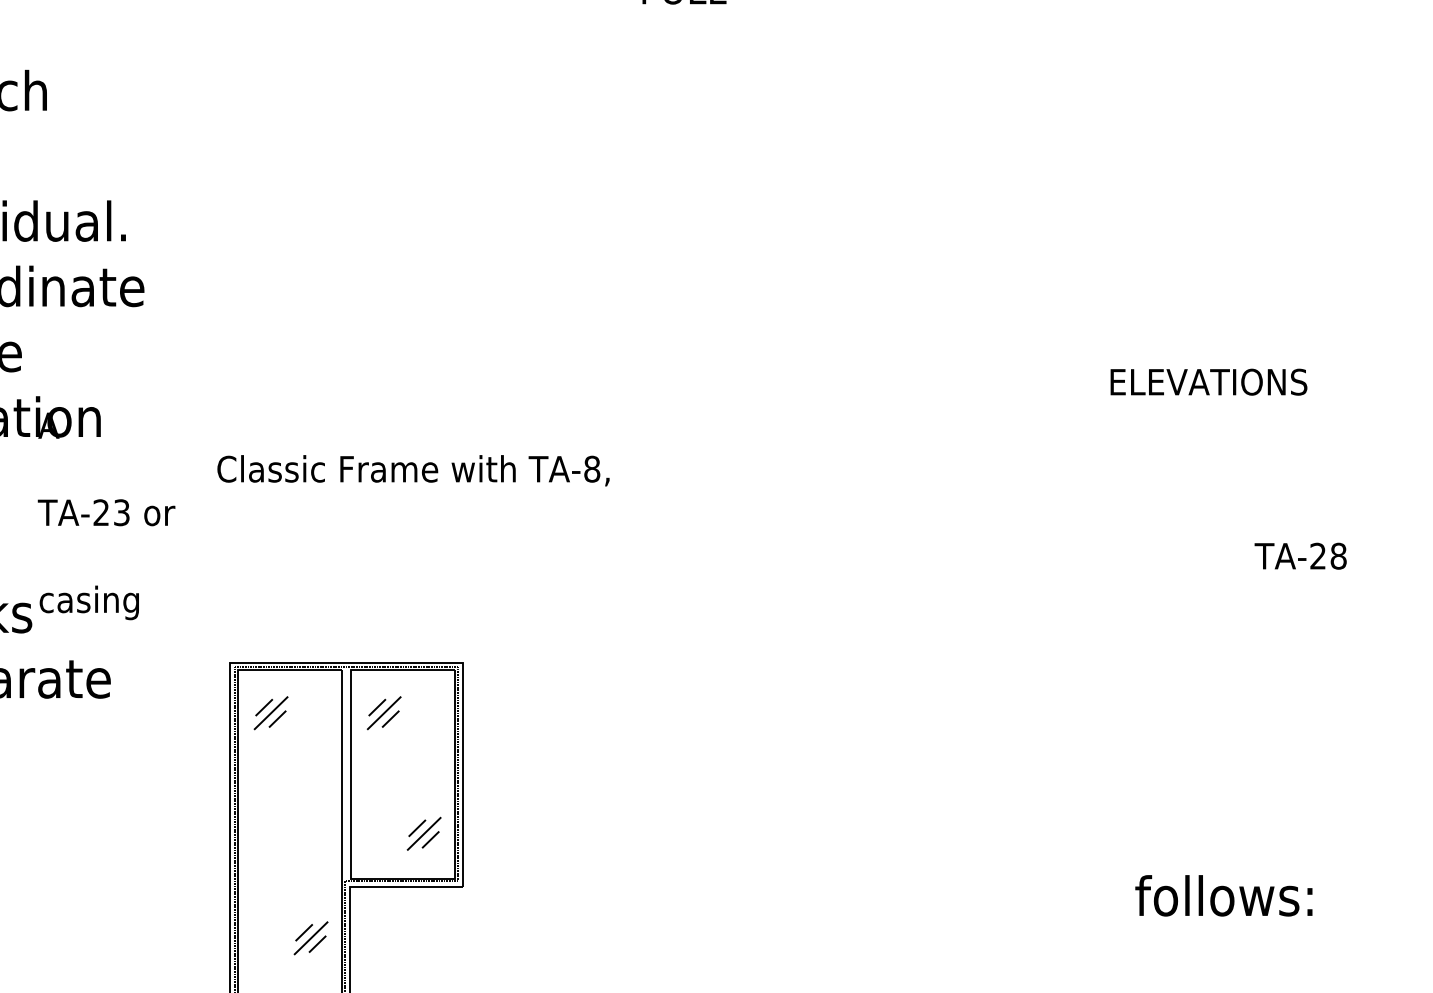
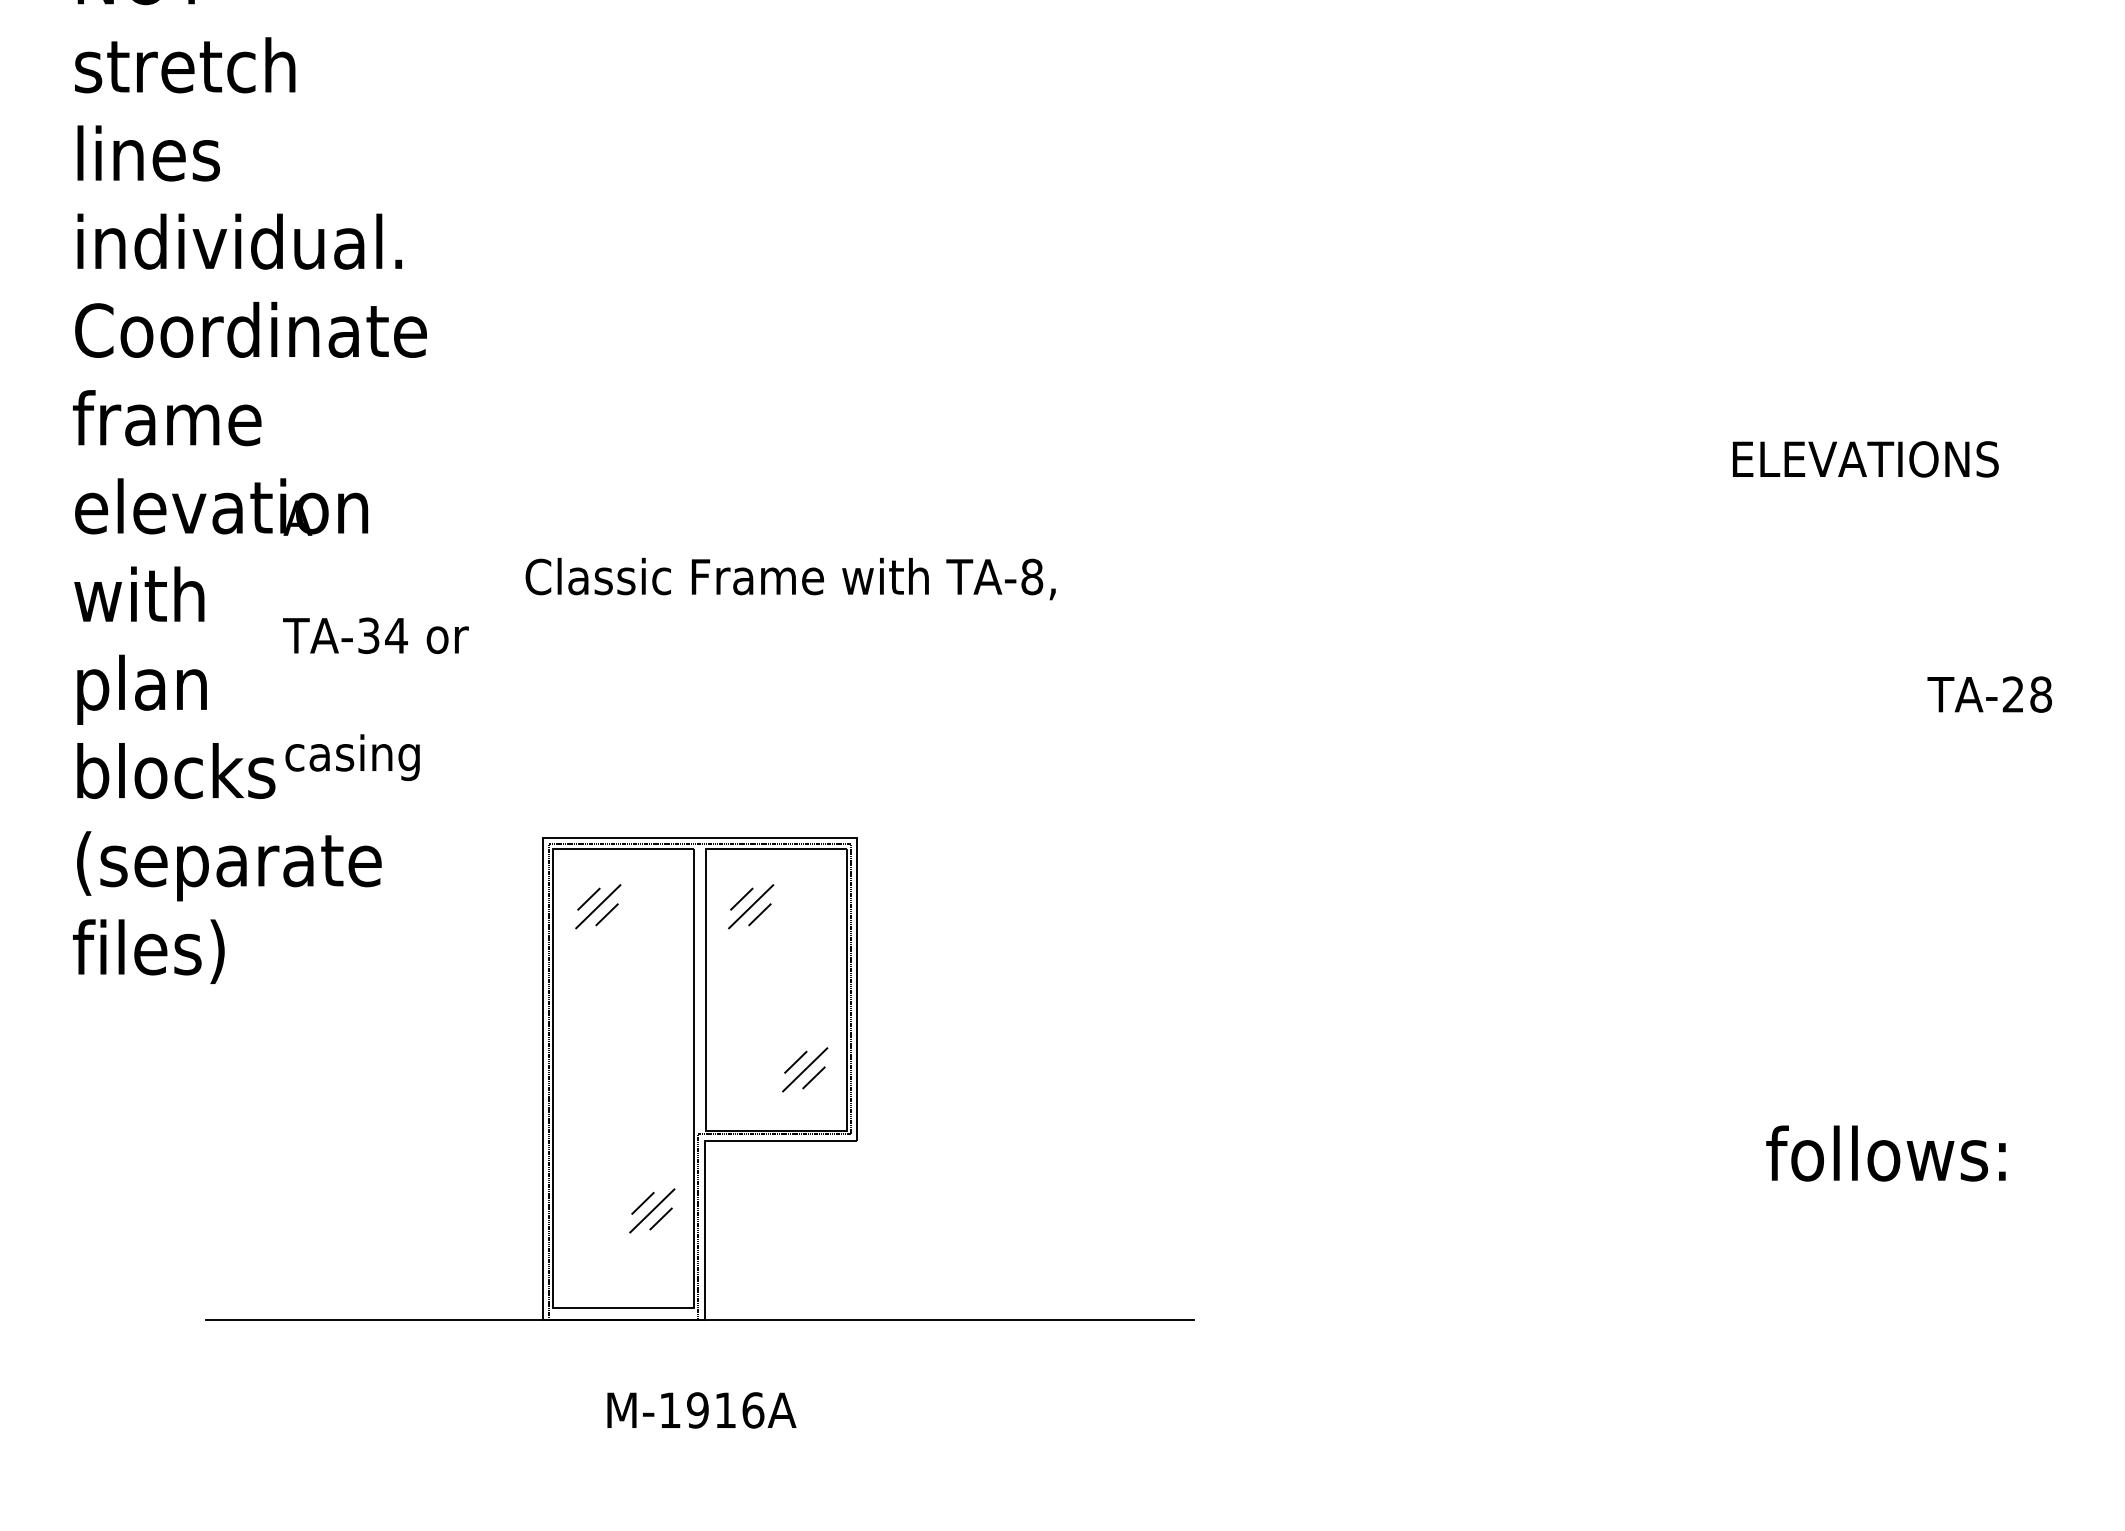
text: (111, 512) -> (382, 635), TA-23 -> TA-34

